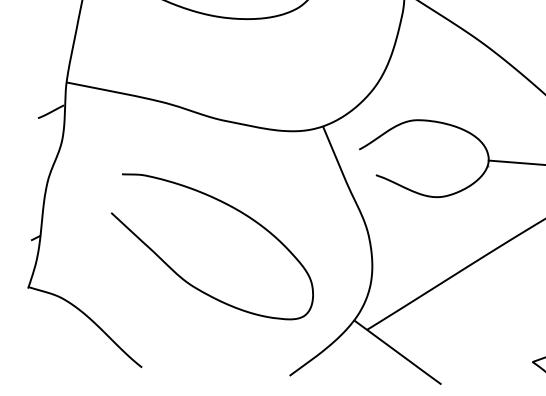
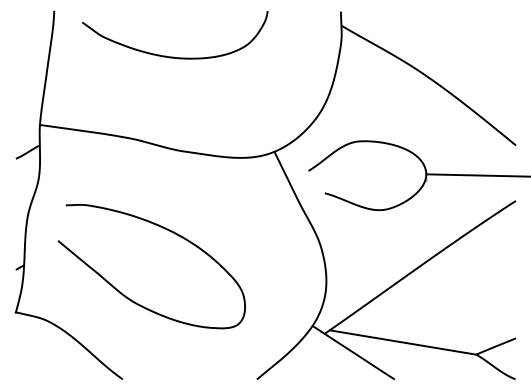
curve: (184, 278) -> (127, 296), moved
line: (452, 344) -> (402, 342), added

